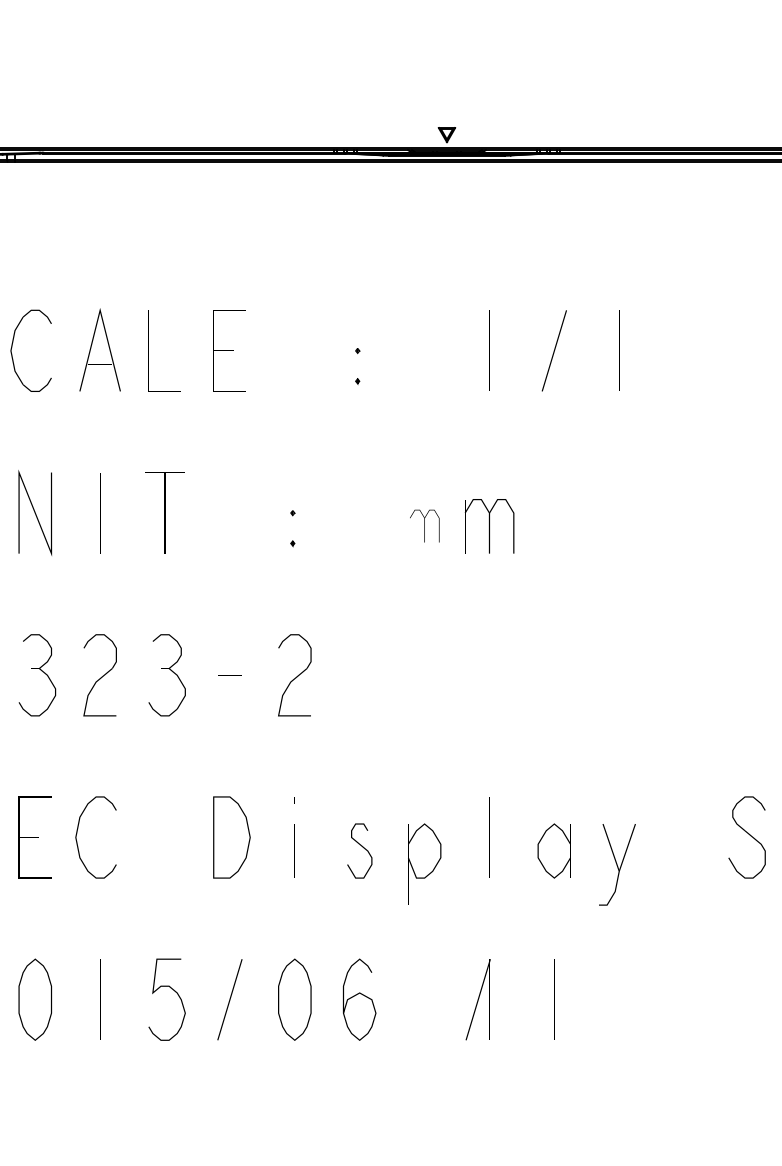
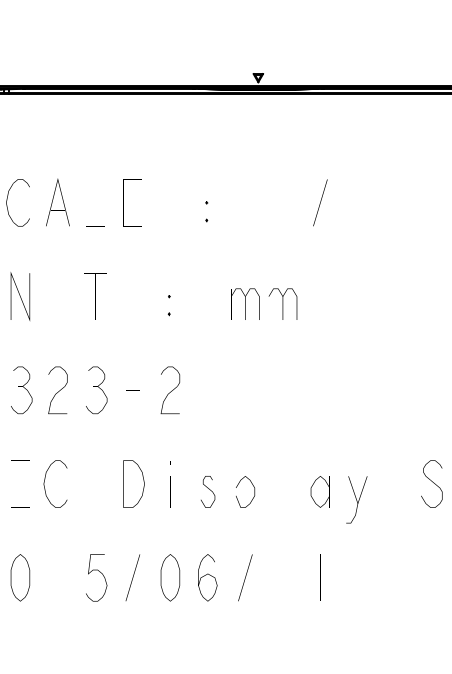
part: (424, 525) -> (245, 303), size x1.67
line: (478, 999) -> (245, 577), moved

